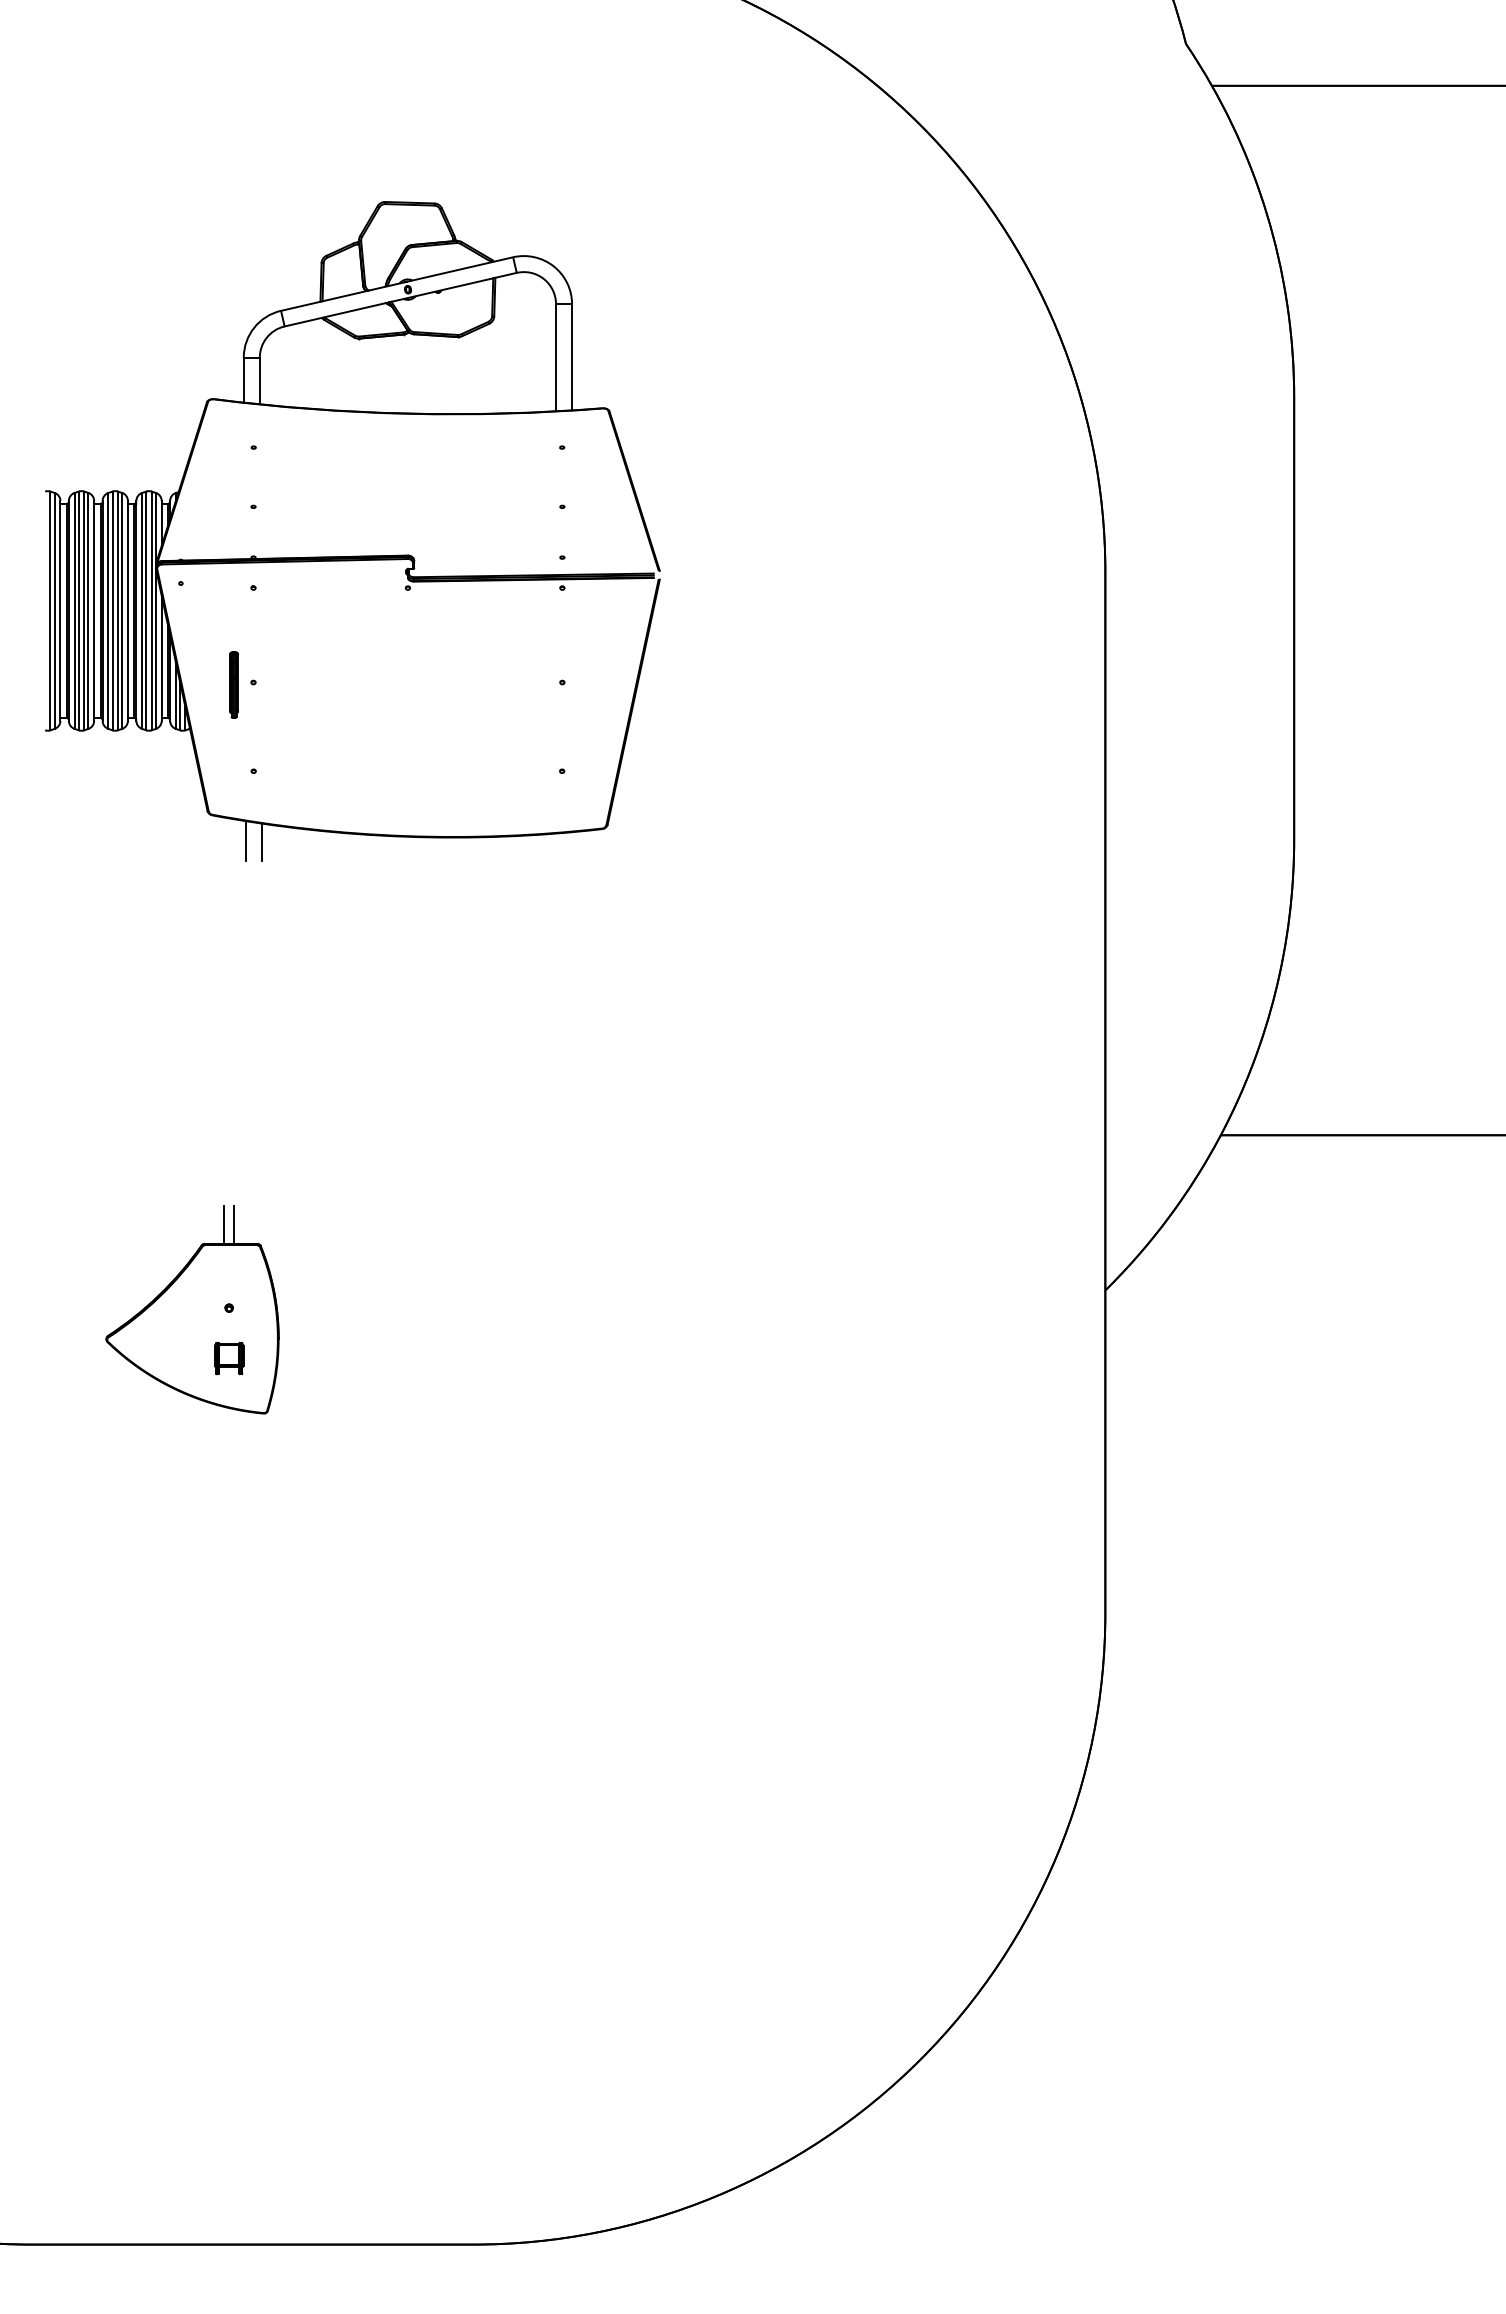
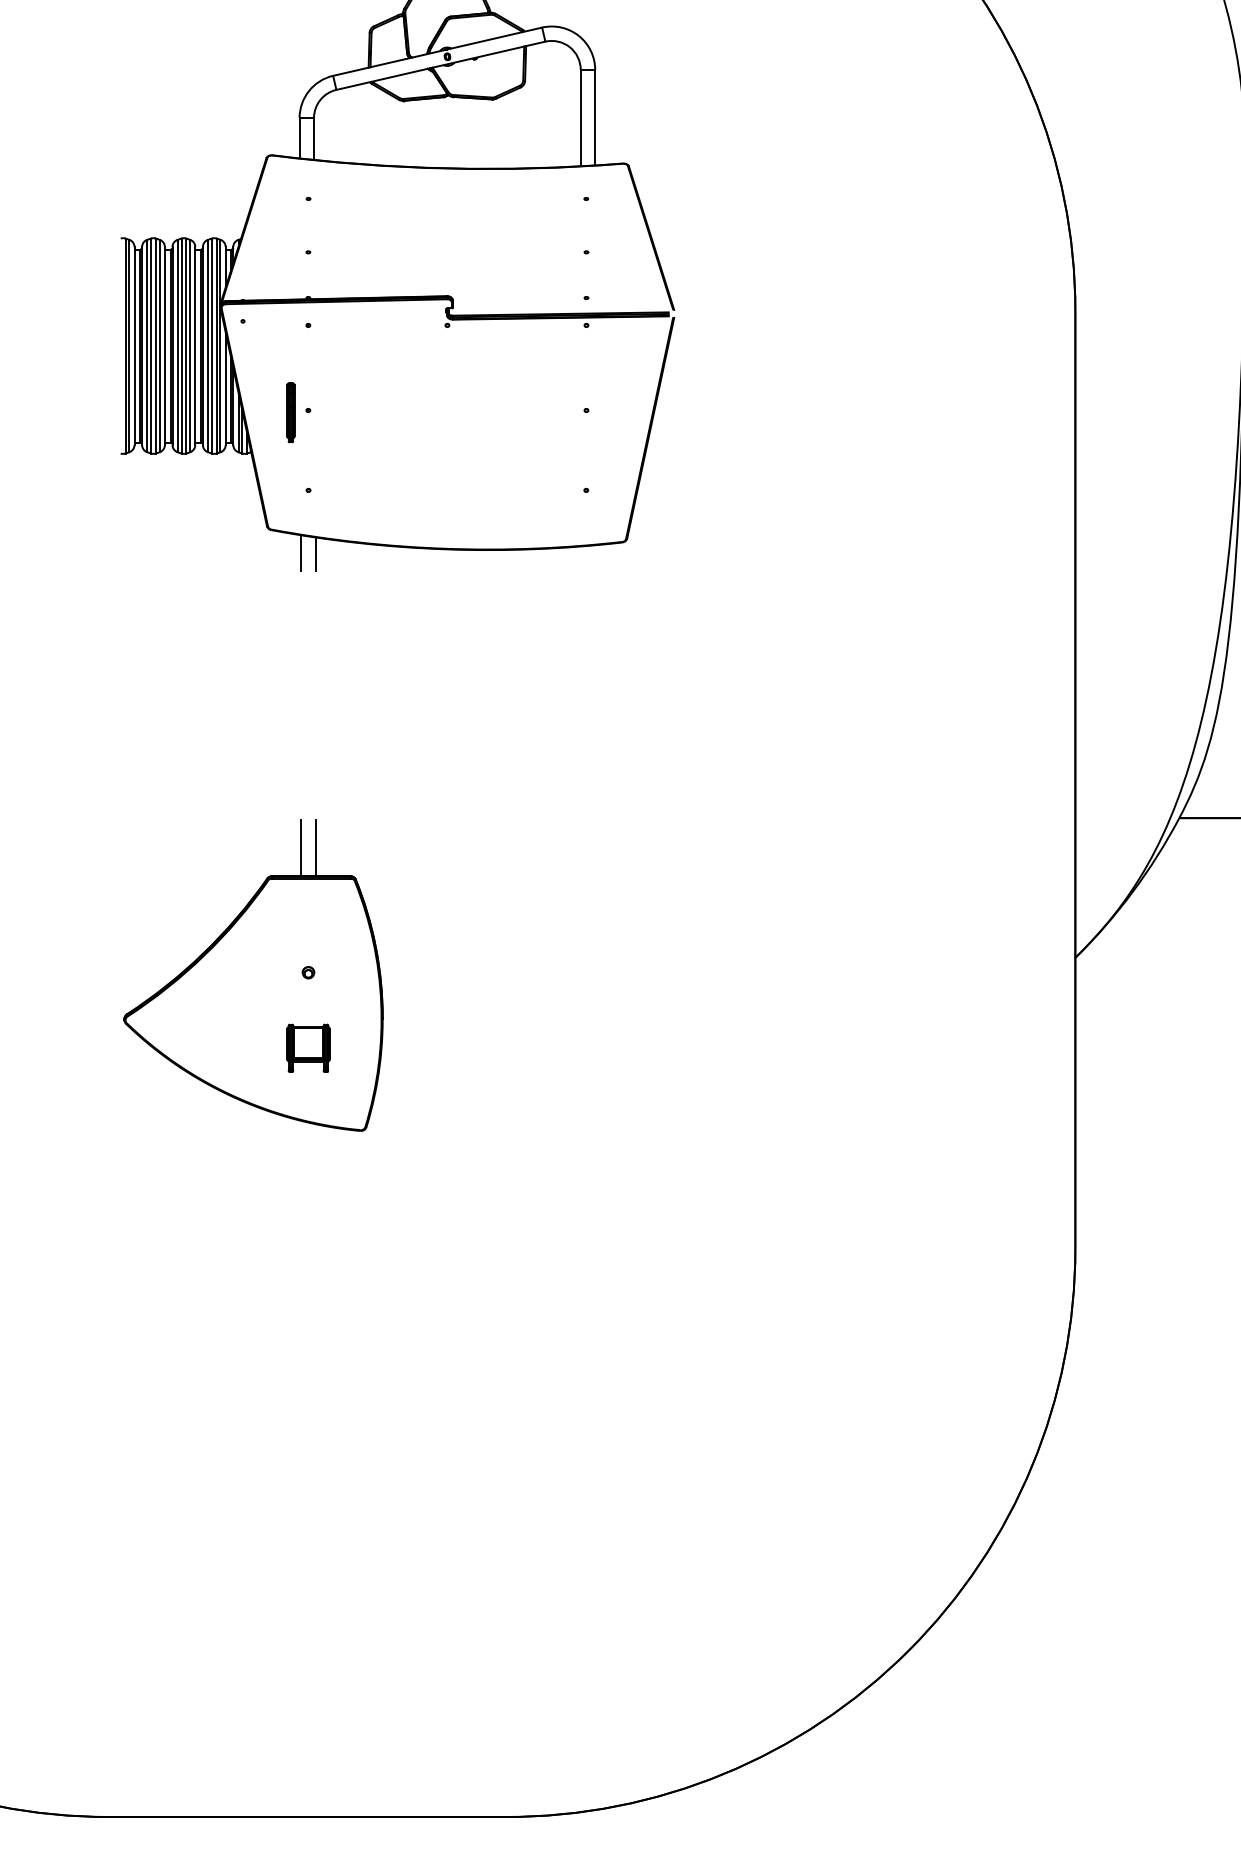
part: (192, 1309) -> (253, 975), size x1.67

